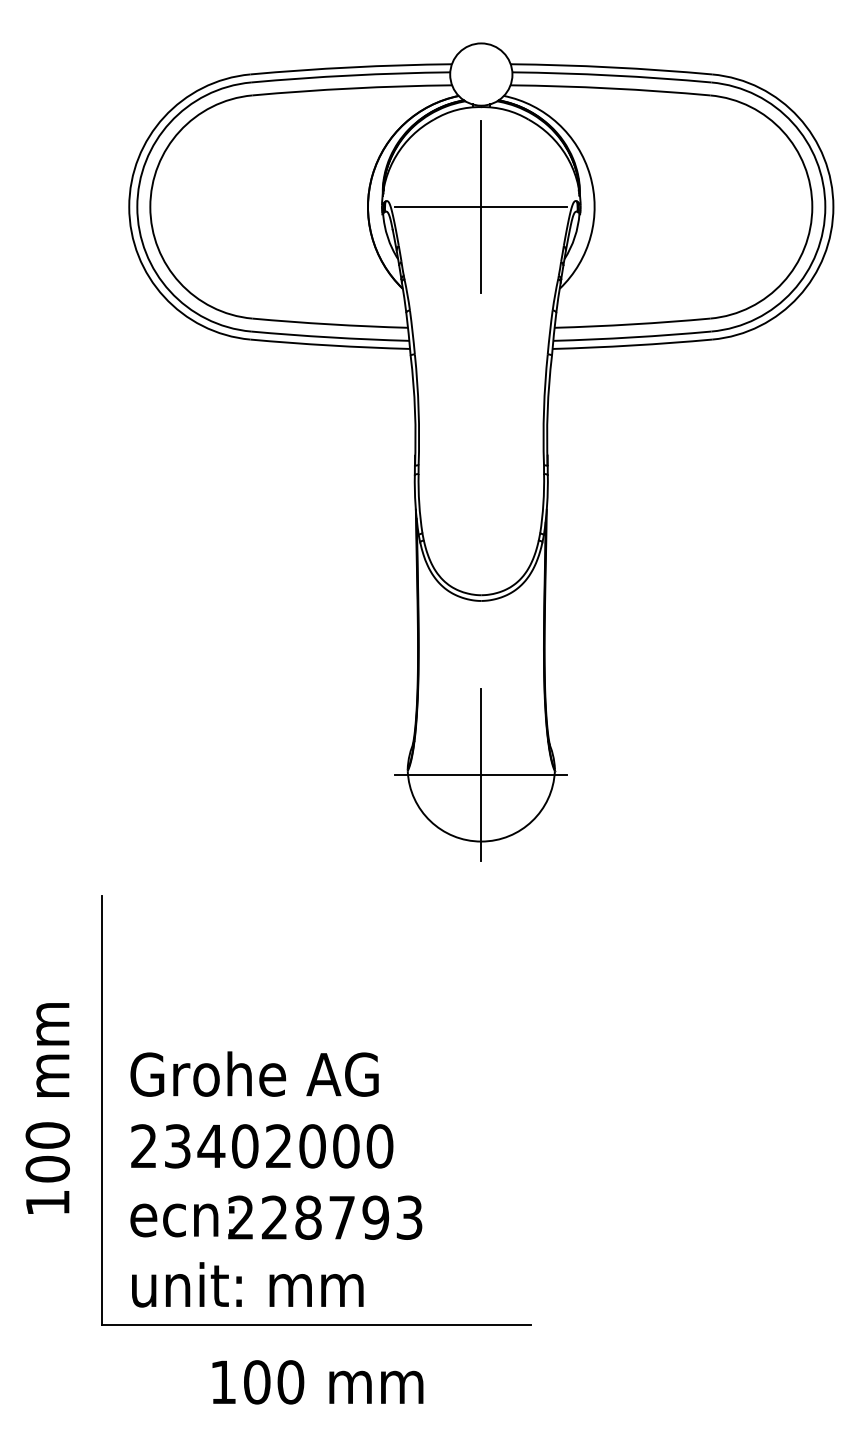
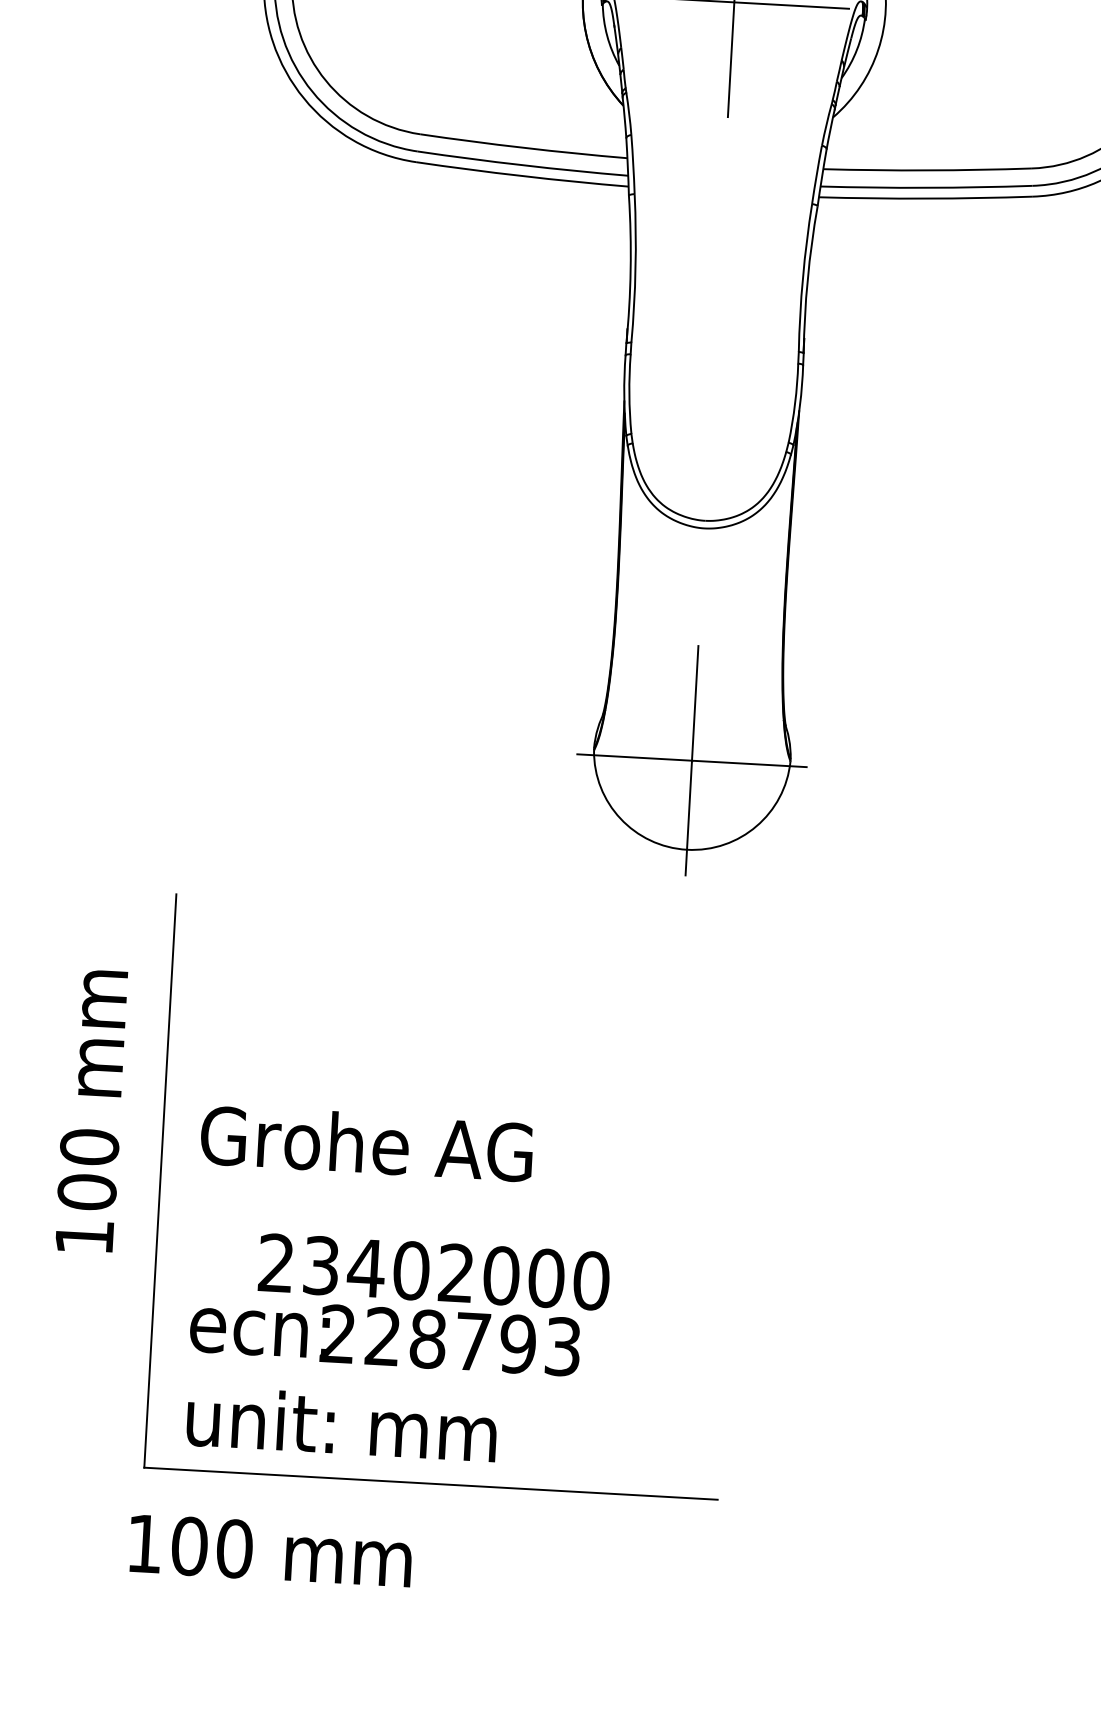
text: (47, 1108) -> (91, 1111), moved
text: (262, 1146) -> (434, 1272), moved
text: (317, 1382) -> (270, 1551), moved

